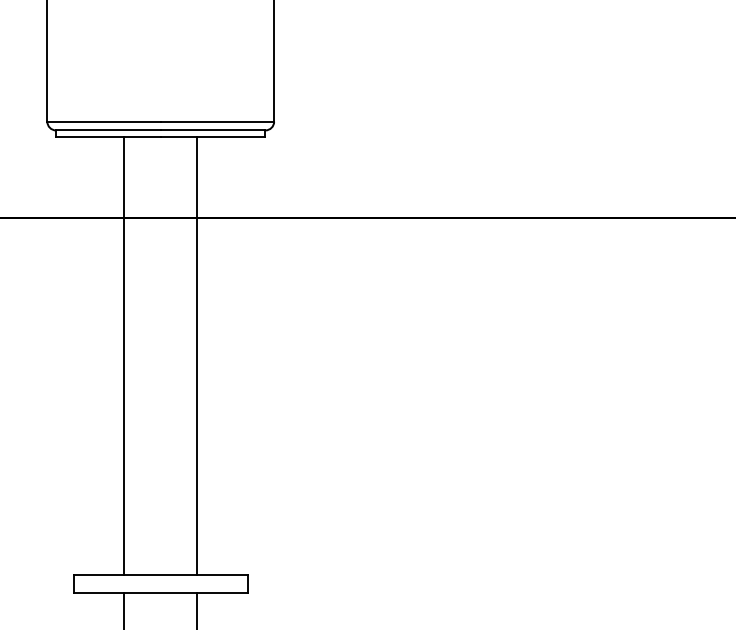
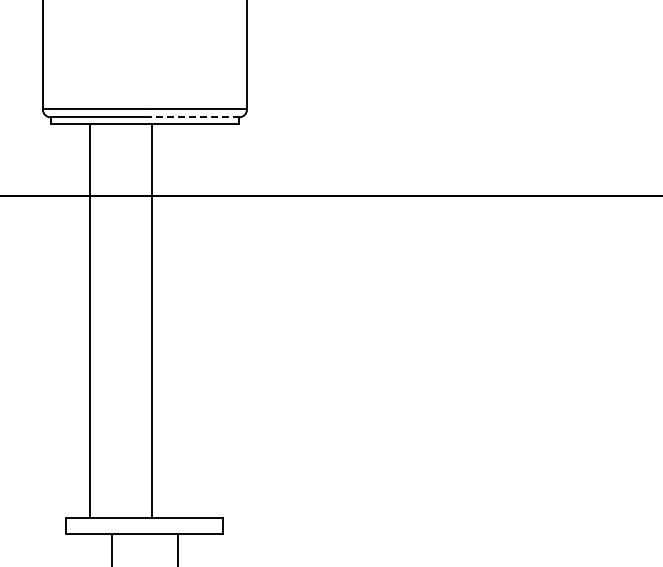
line: (213, 130) -> (192, 117), solid -> dashed
line: (123, 356) -> (89, 320), moved
line: (196, 356) -> (151, 320), moved

